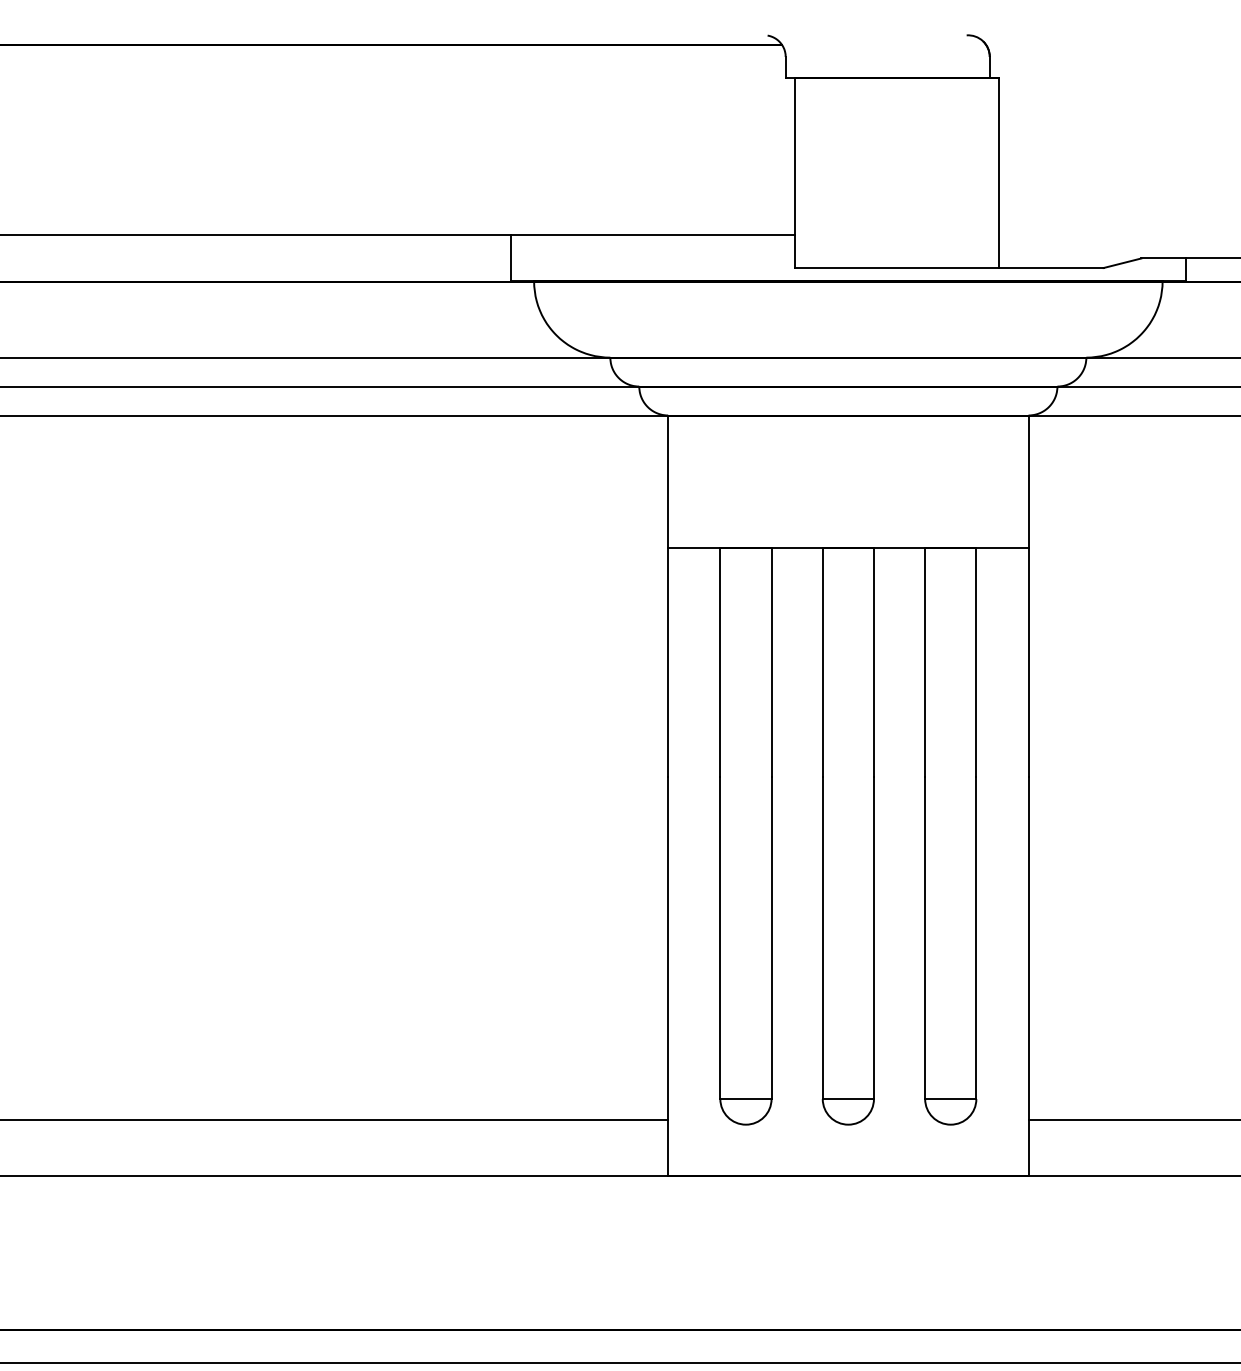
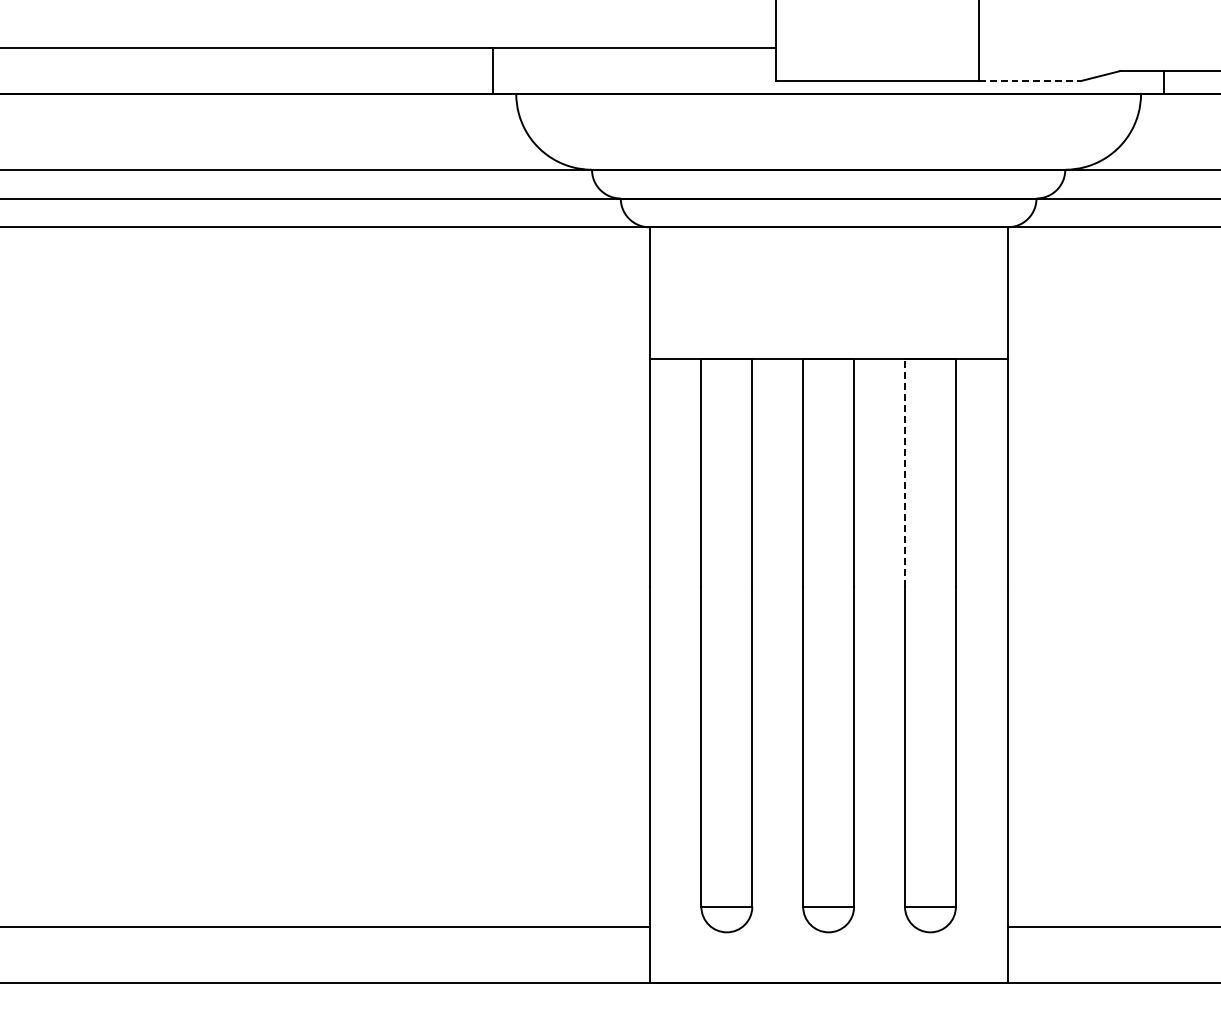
line: (1051, 268) -> (1030, 81), solid -> dashed
line: (925, 662) -> (905, 472), solid -> dashed

